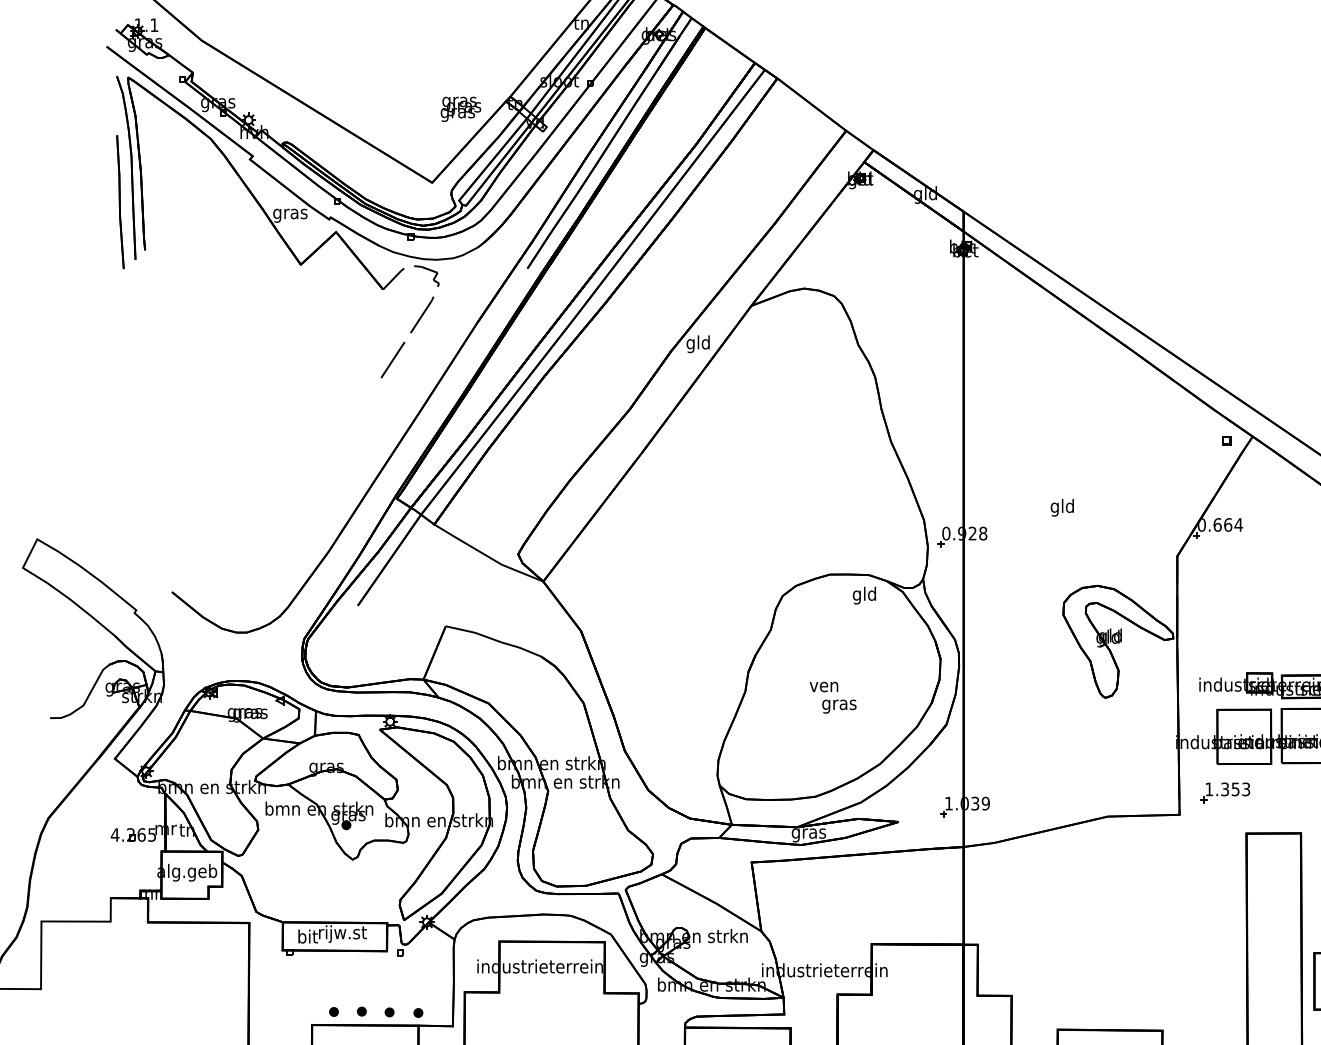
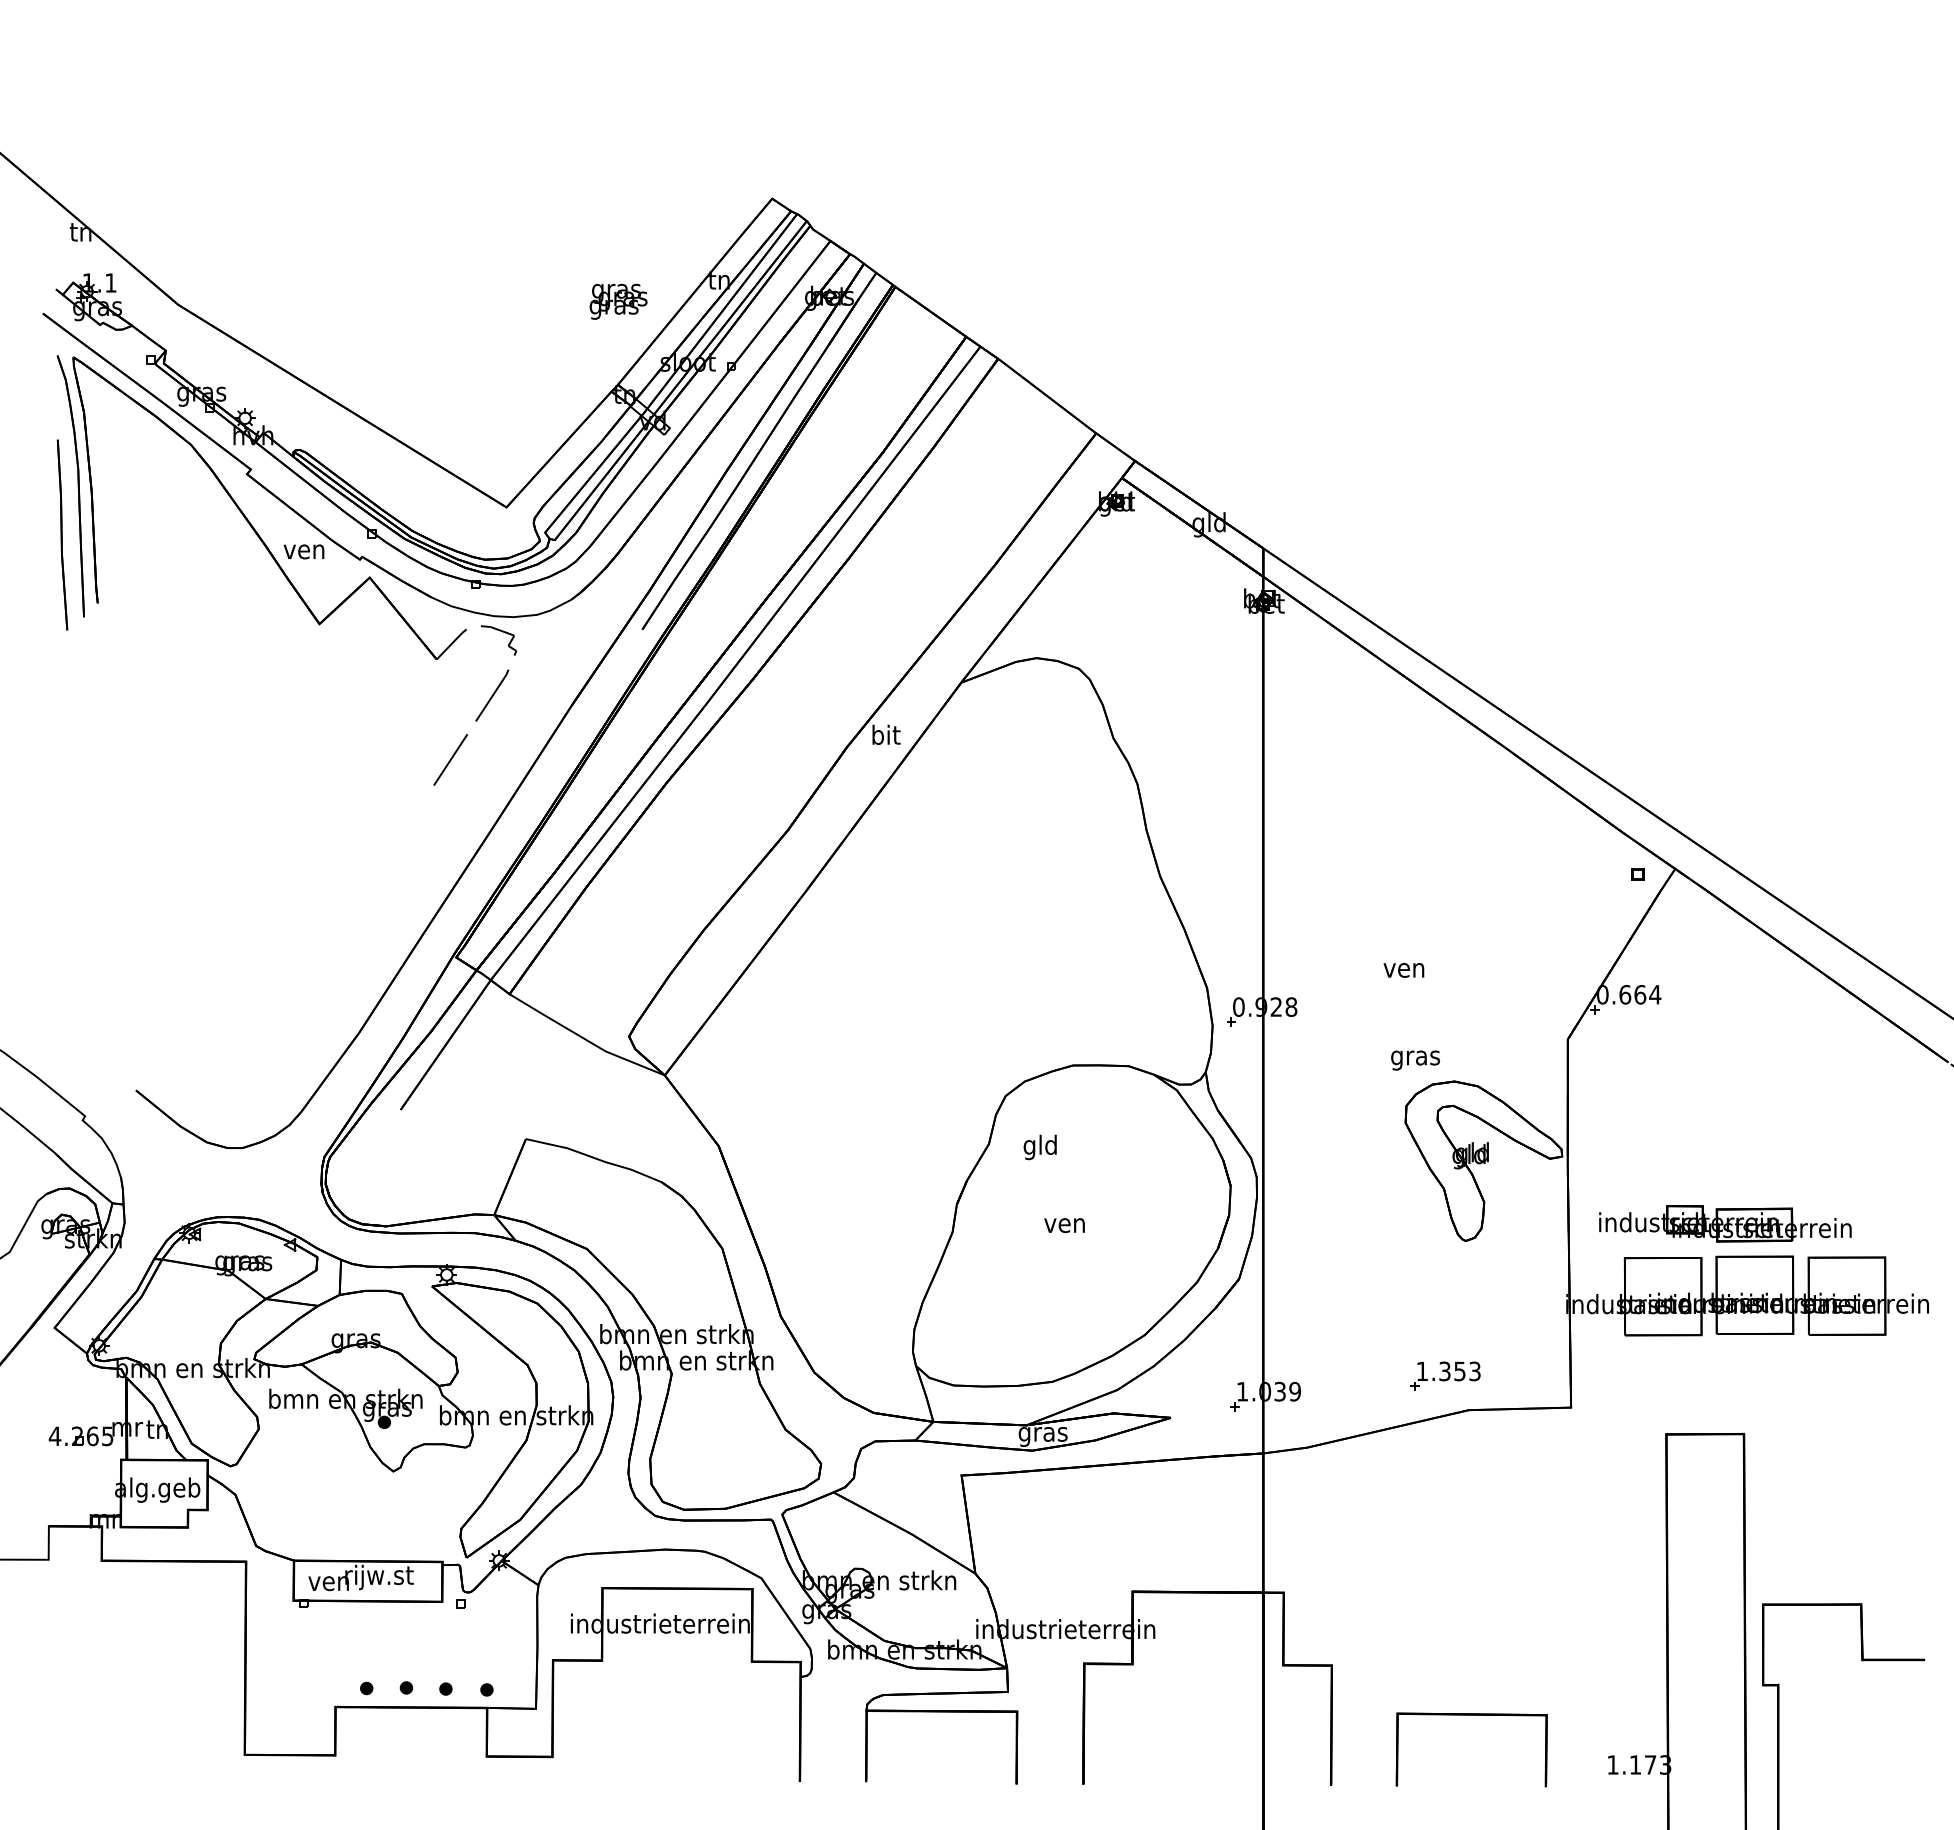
text: (460, 109) -> (618, 301), moved
text: (290, 215) -> (304, 554), gras -> ven
text: (697, 344) -> (884, 737), gld -> bit
text: (1061, 507) -> (1403, 969), gld -> ven
text: (863, 595) -> (1039, 1147), moved
text: (839, 706) -> (1415, 1060), moved
part: (1225, 792) -> (1445, 1375), moved
text: (307, 936) -> (328, 1580), bit -> ven

